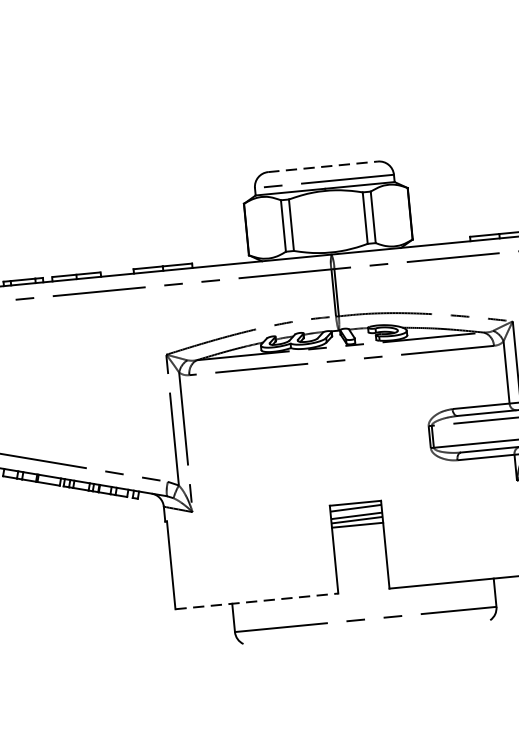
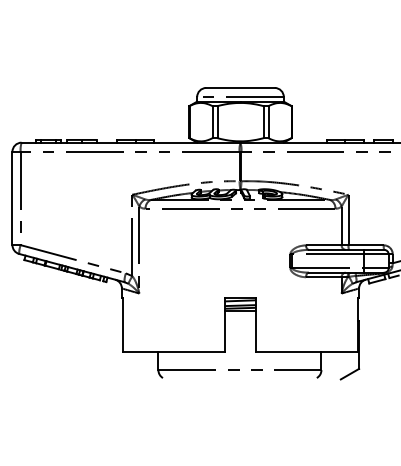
line: (324, 165) -> (241, 87), dashed -> solid
line: (256, 601) -> (173, 352), dashed -> solid

